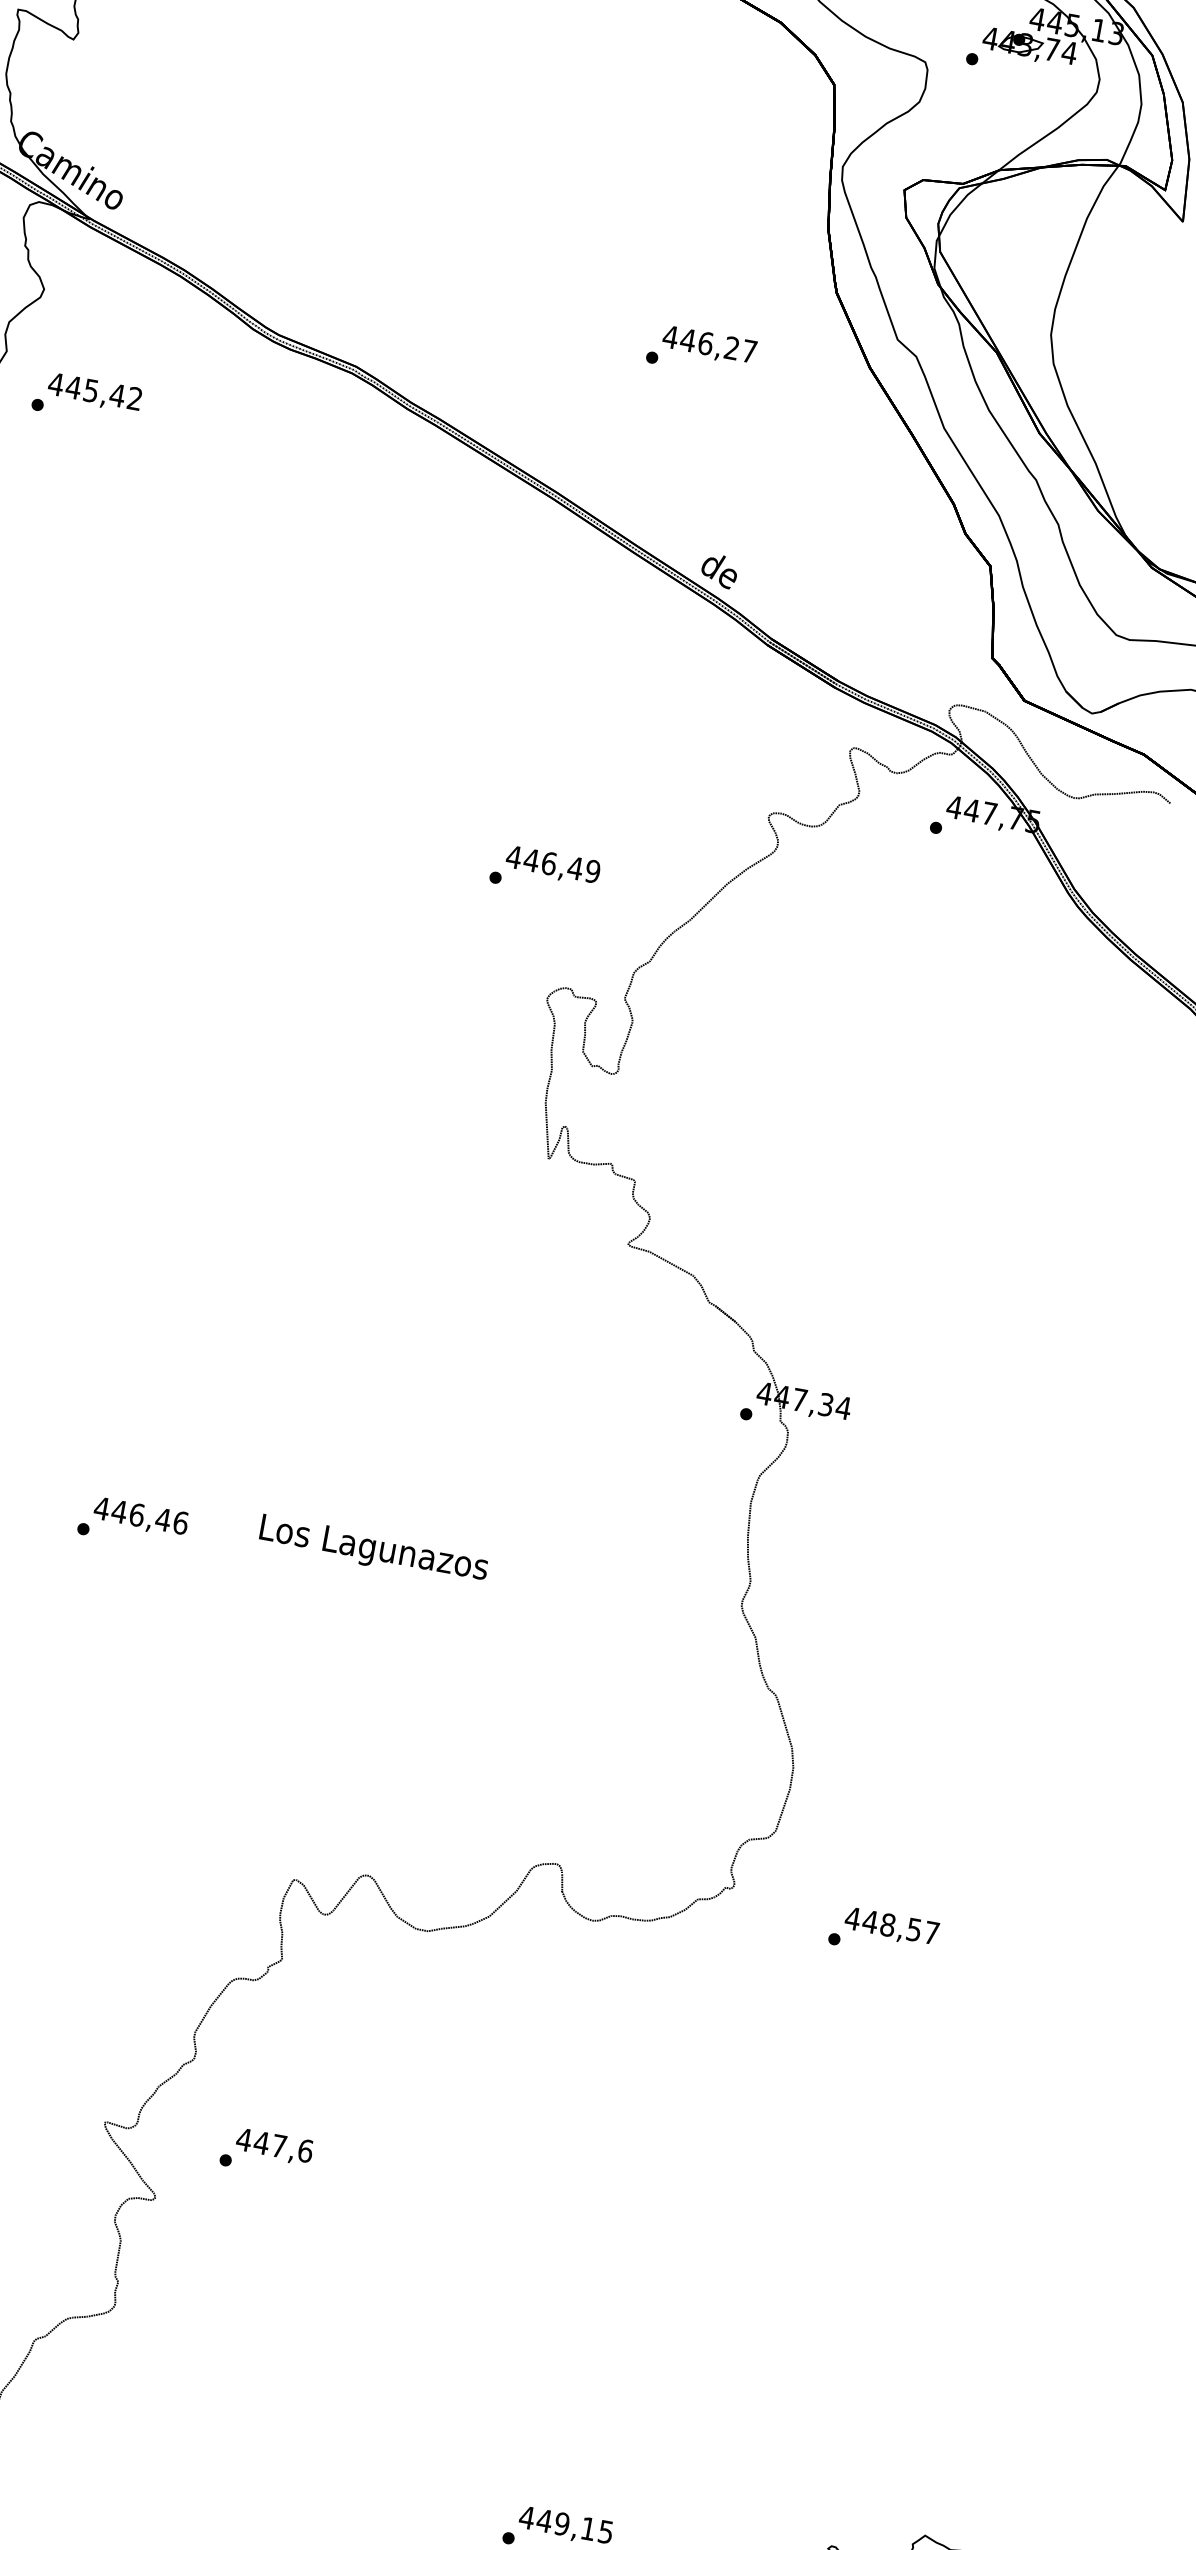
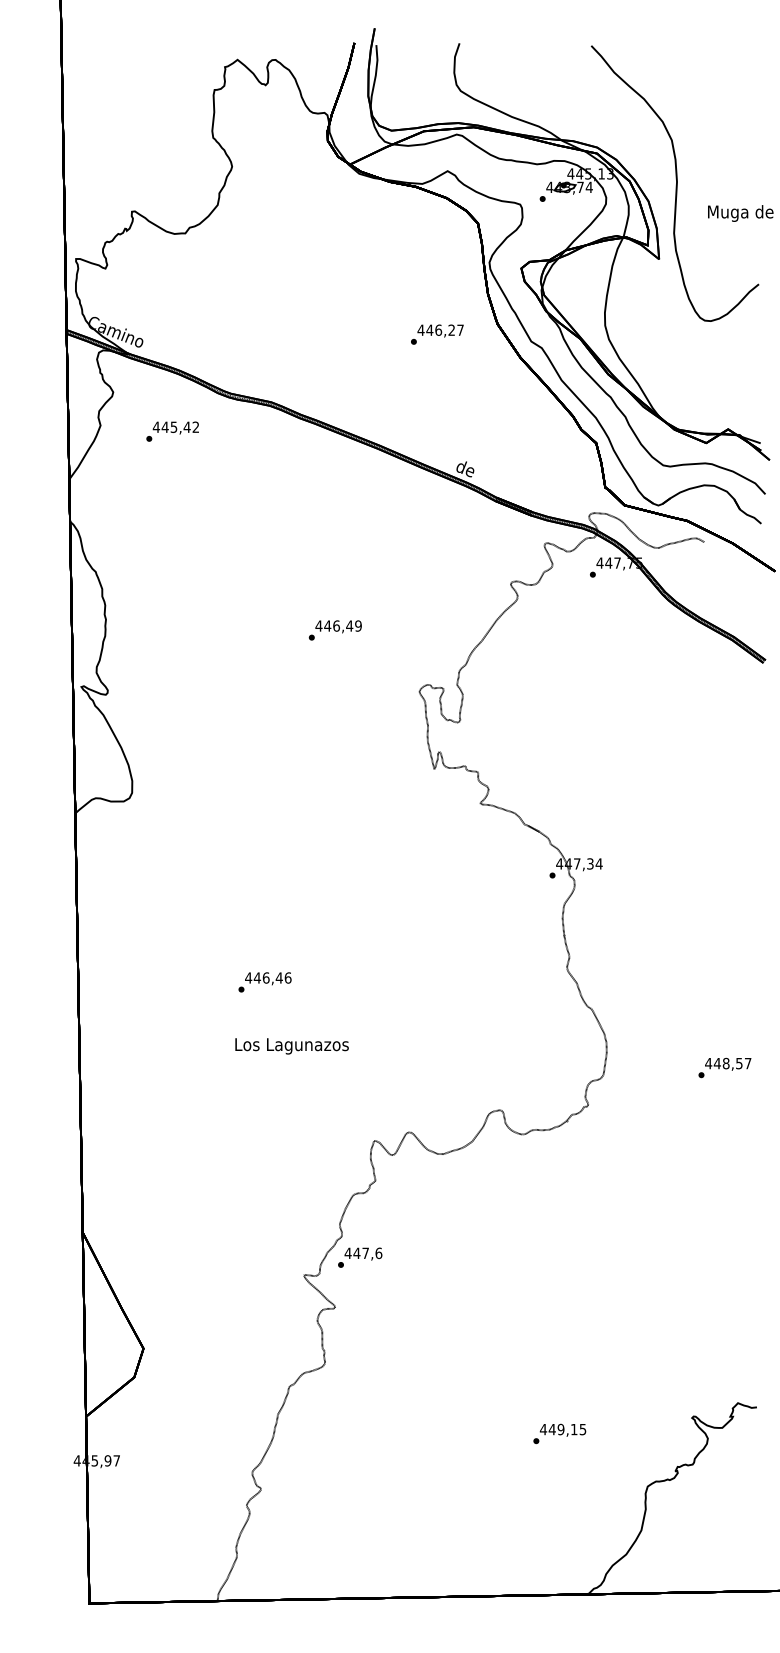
text: (701, 351) -> (437, 334), moved
text: (86, 398) -> (172, 431), moved
text: (543, 871) -> (334, 630), moved
text: (372, 1550) -> (291, 1046), moved
text: (883, 1932) -> (724, 1067), moved
text: (267, 2152) -> (360, 1257), moved

